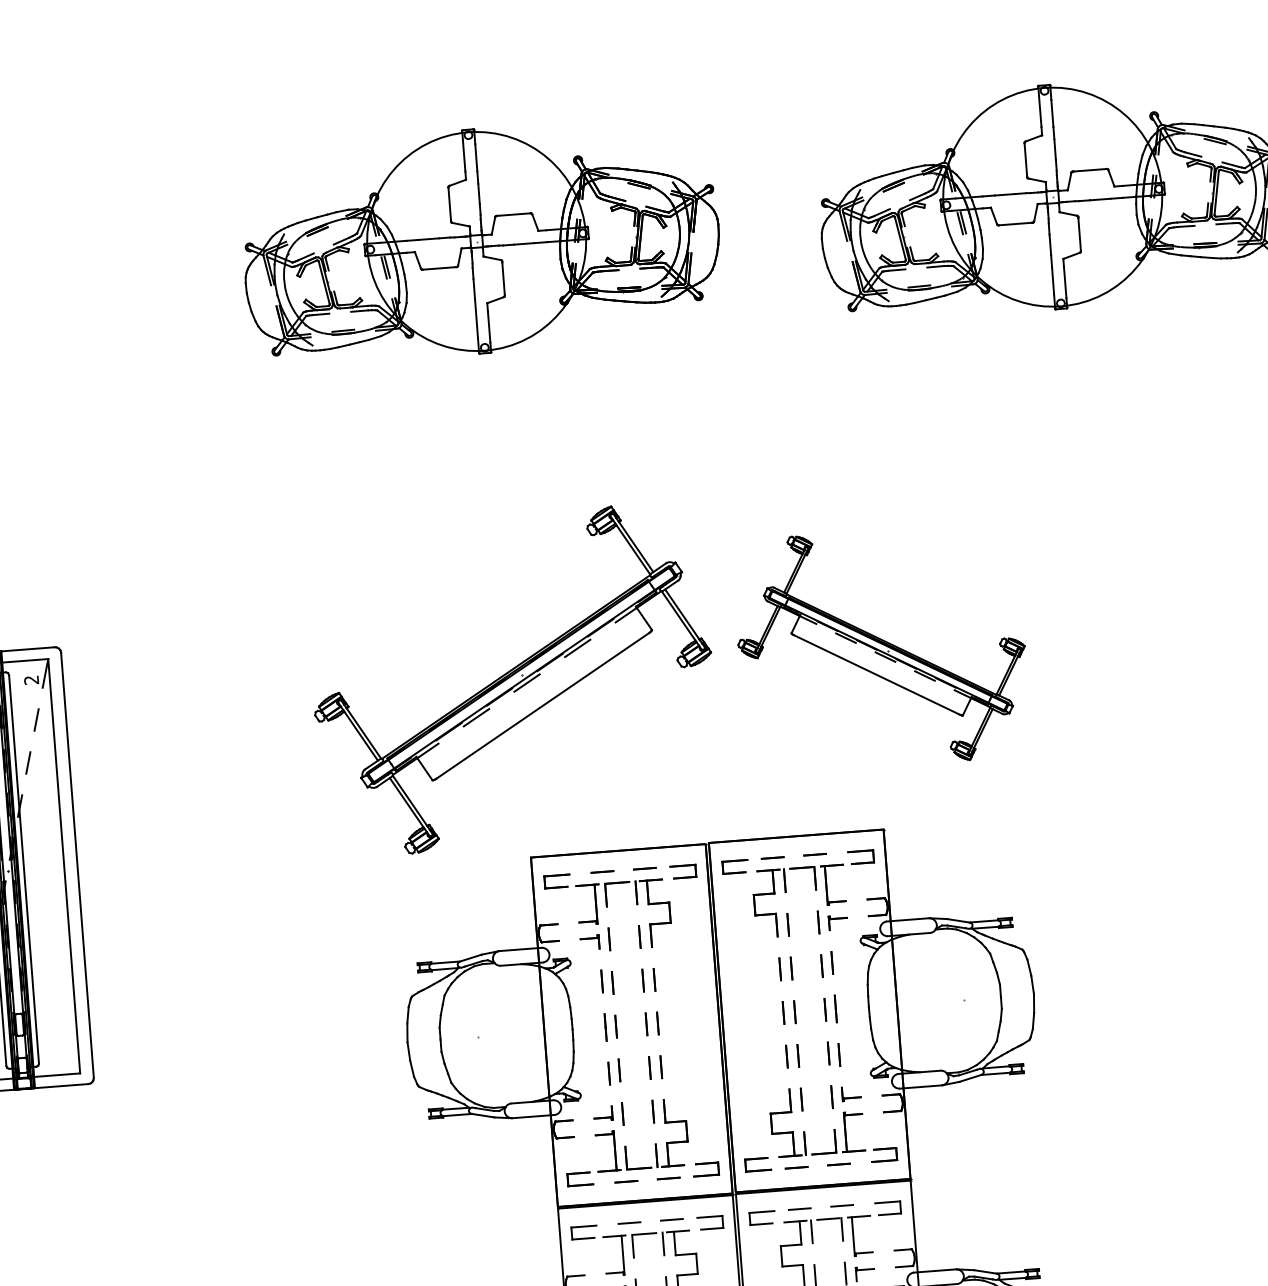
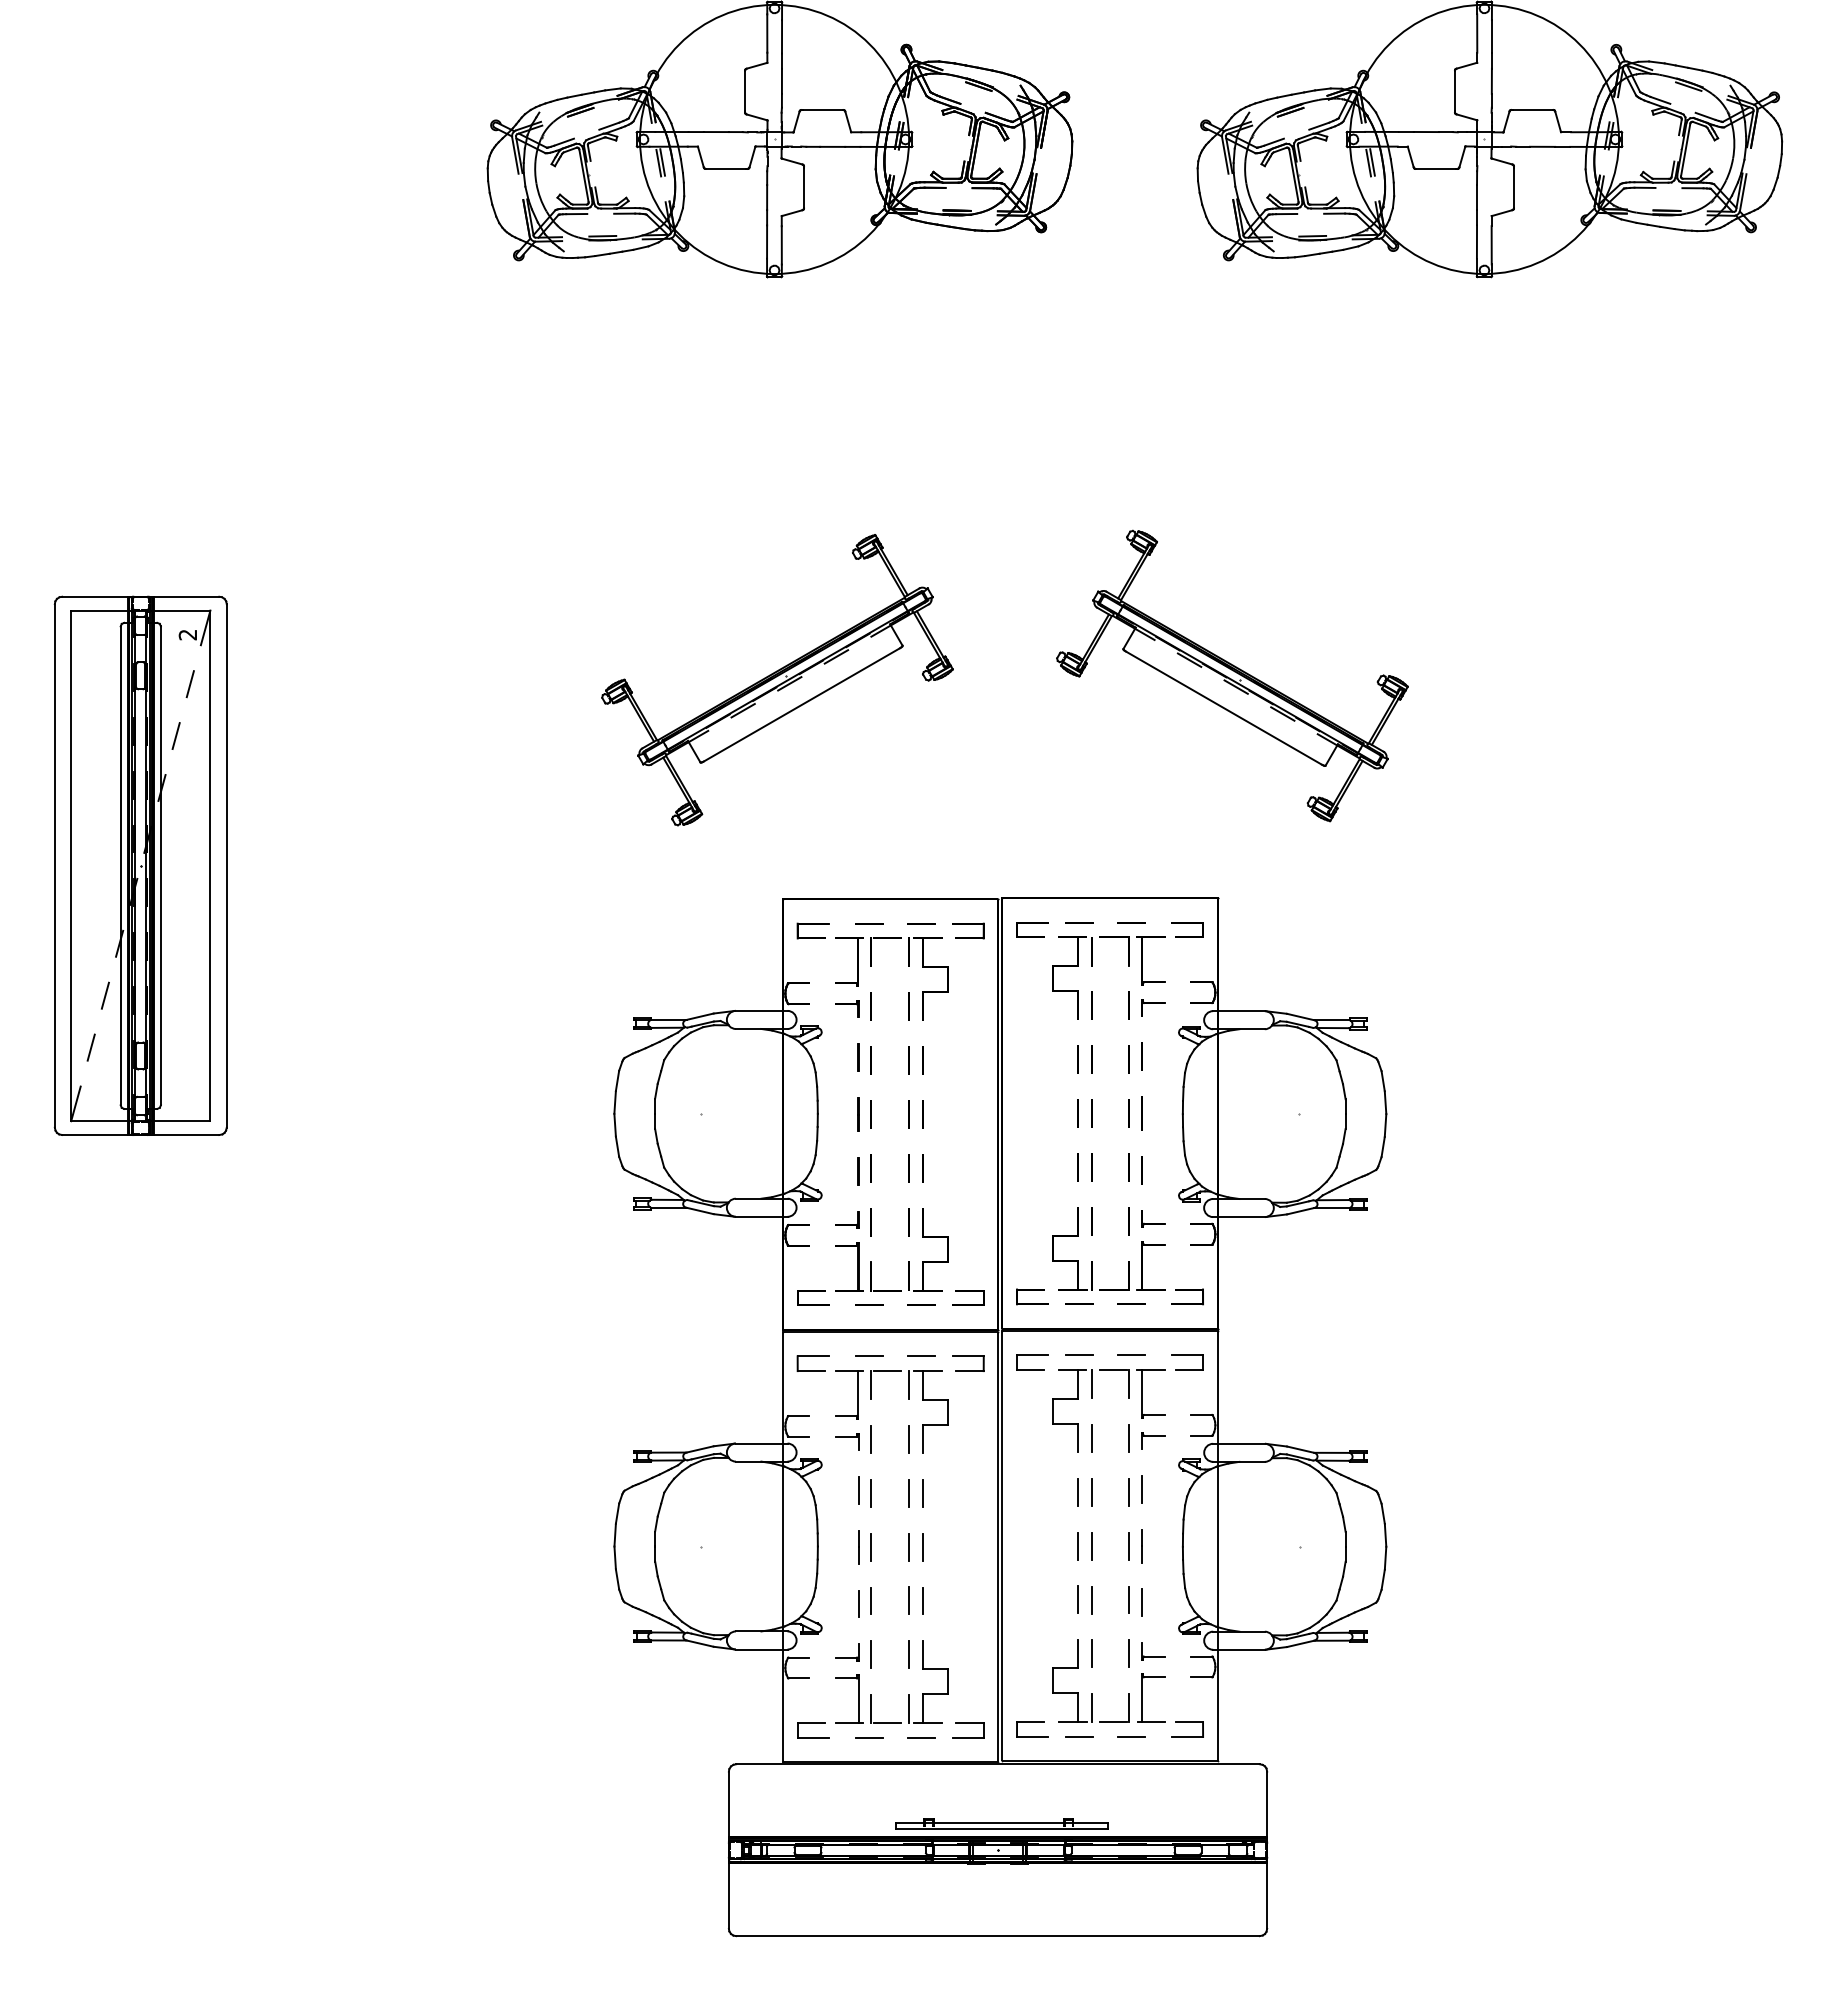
part: (512, 680) -> (777, 680), size x0.71

